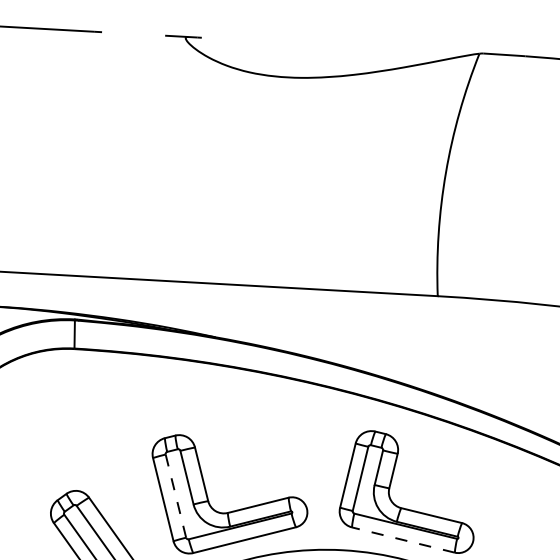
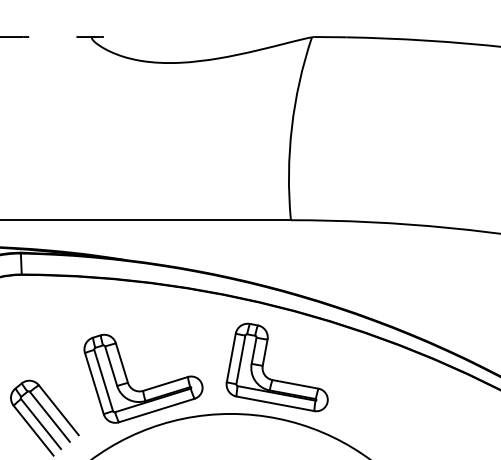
line: (175, 496) -> (103, 380), dashed -> solid
line: (403, 539) -> (275, 403), dashed -> solid

